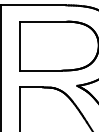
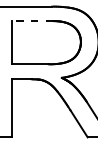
line: (44, 22) -> (32, 21), solid -> dashed

